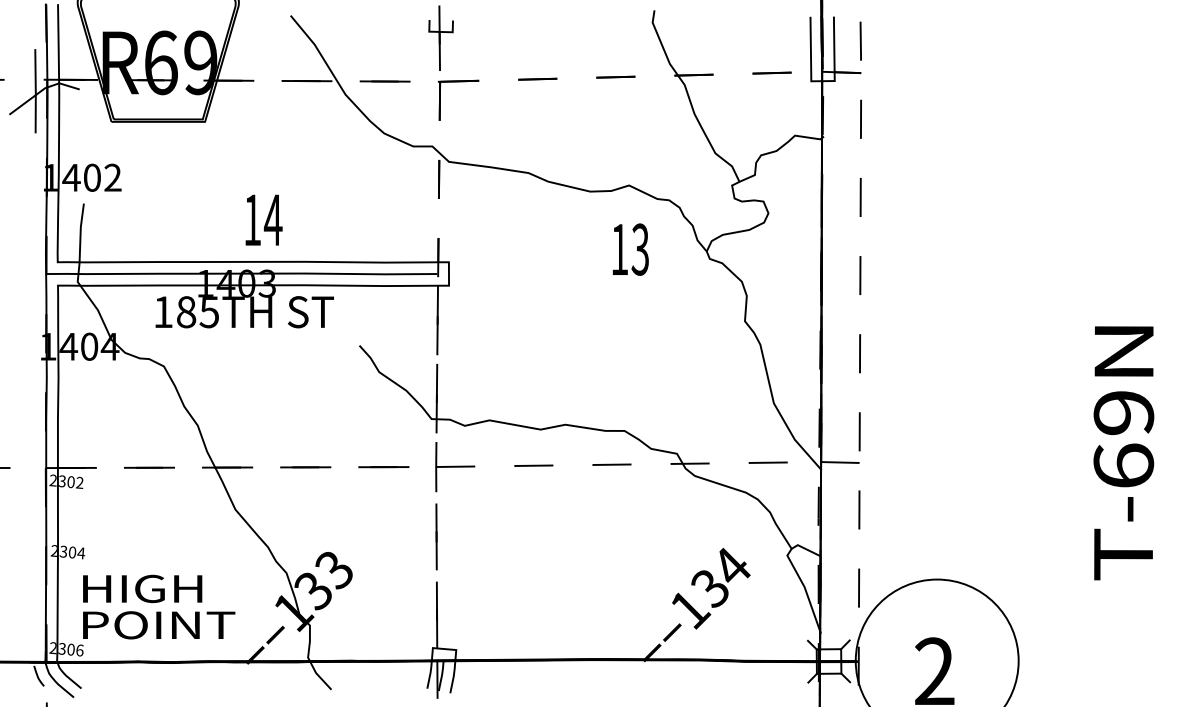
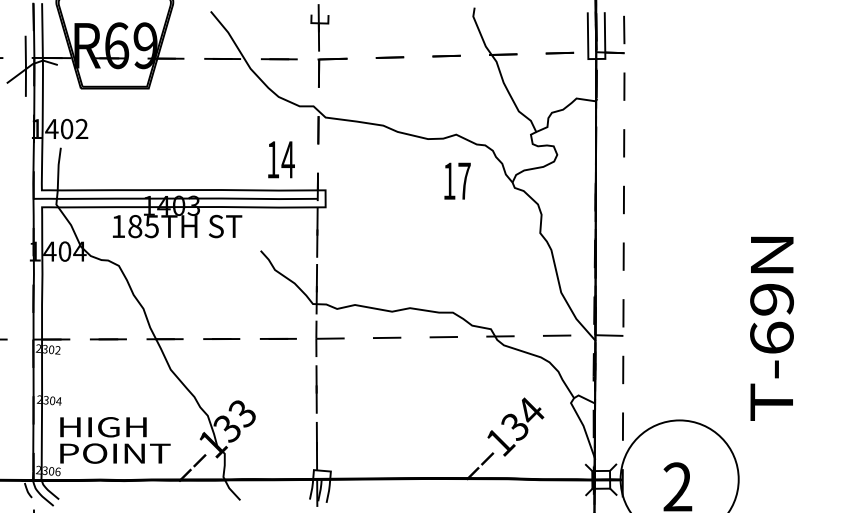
text: (264, 219) -> (281, 159), moved
text: (640, 250) -> (464, 181), 13 -> 17
text: (1123, 452) -> (771, 328), moved

